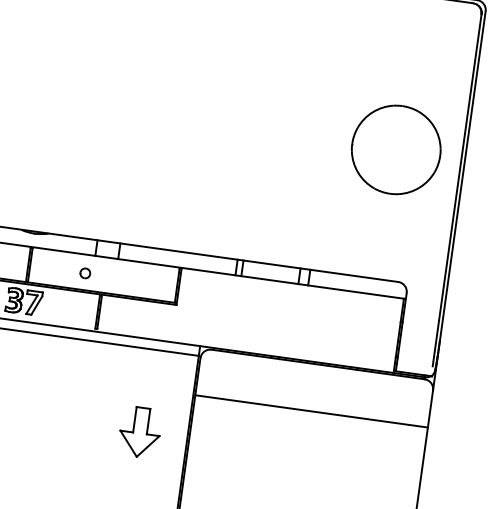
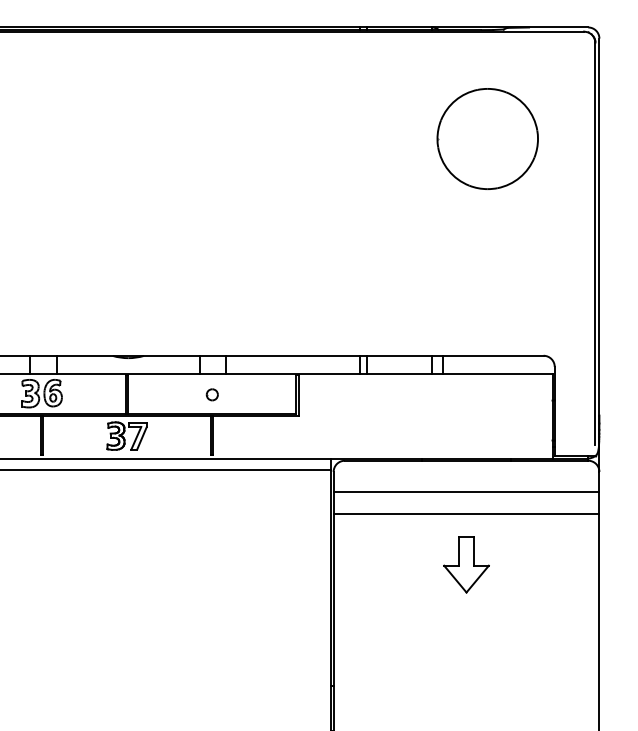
part: (396, 149) -> (487, 138), moved
part: (84, 273) -> (211, 394), moved
line: (314, 392) -> (466, 492), added
part: (140, 432) -> (466, 564), moved

